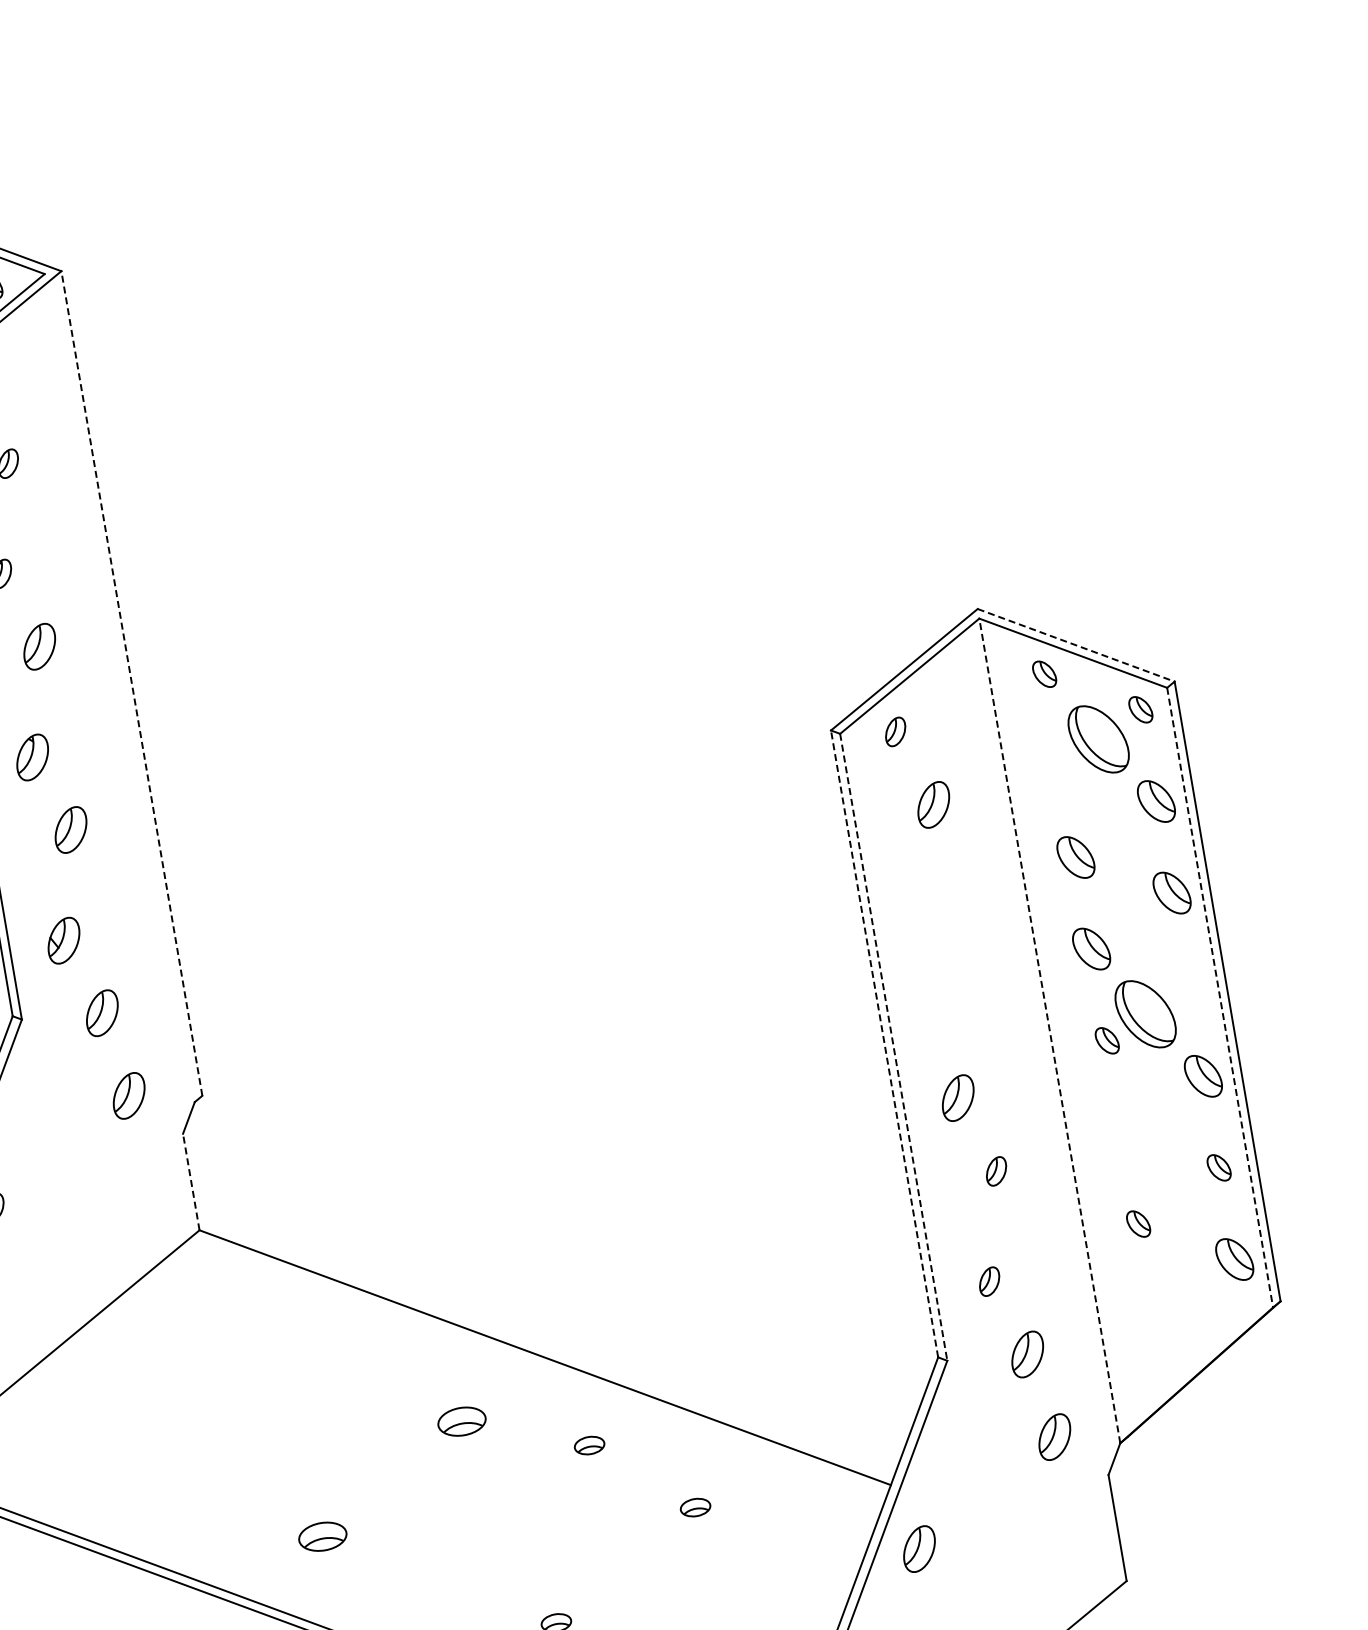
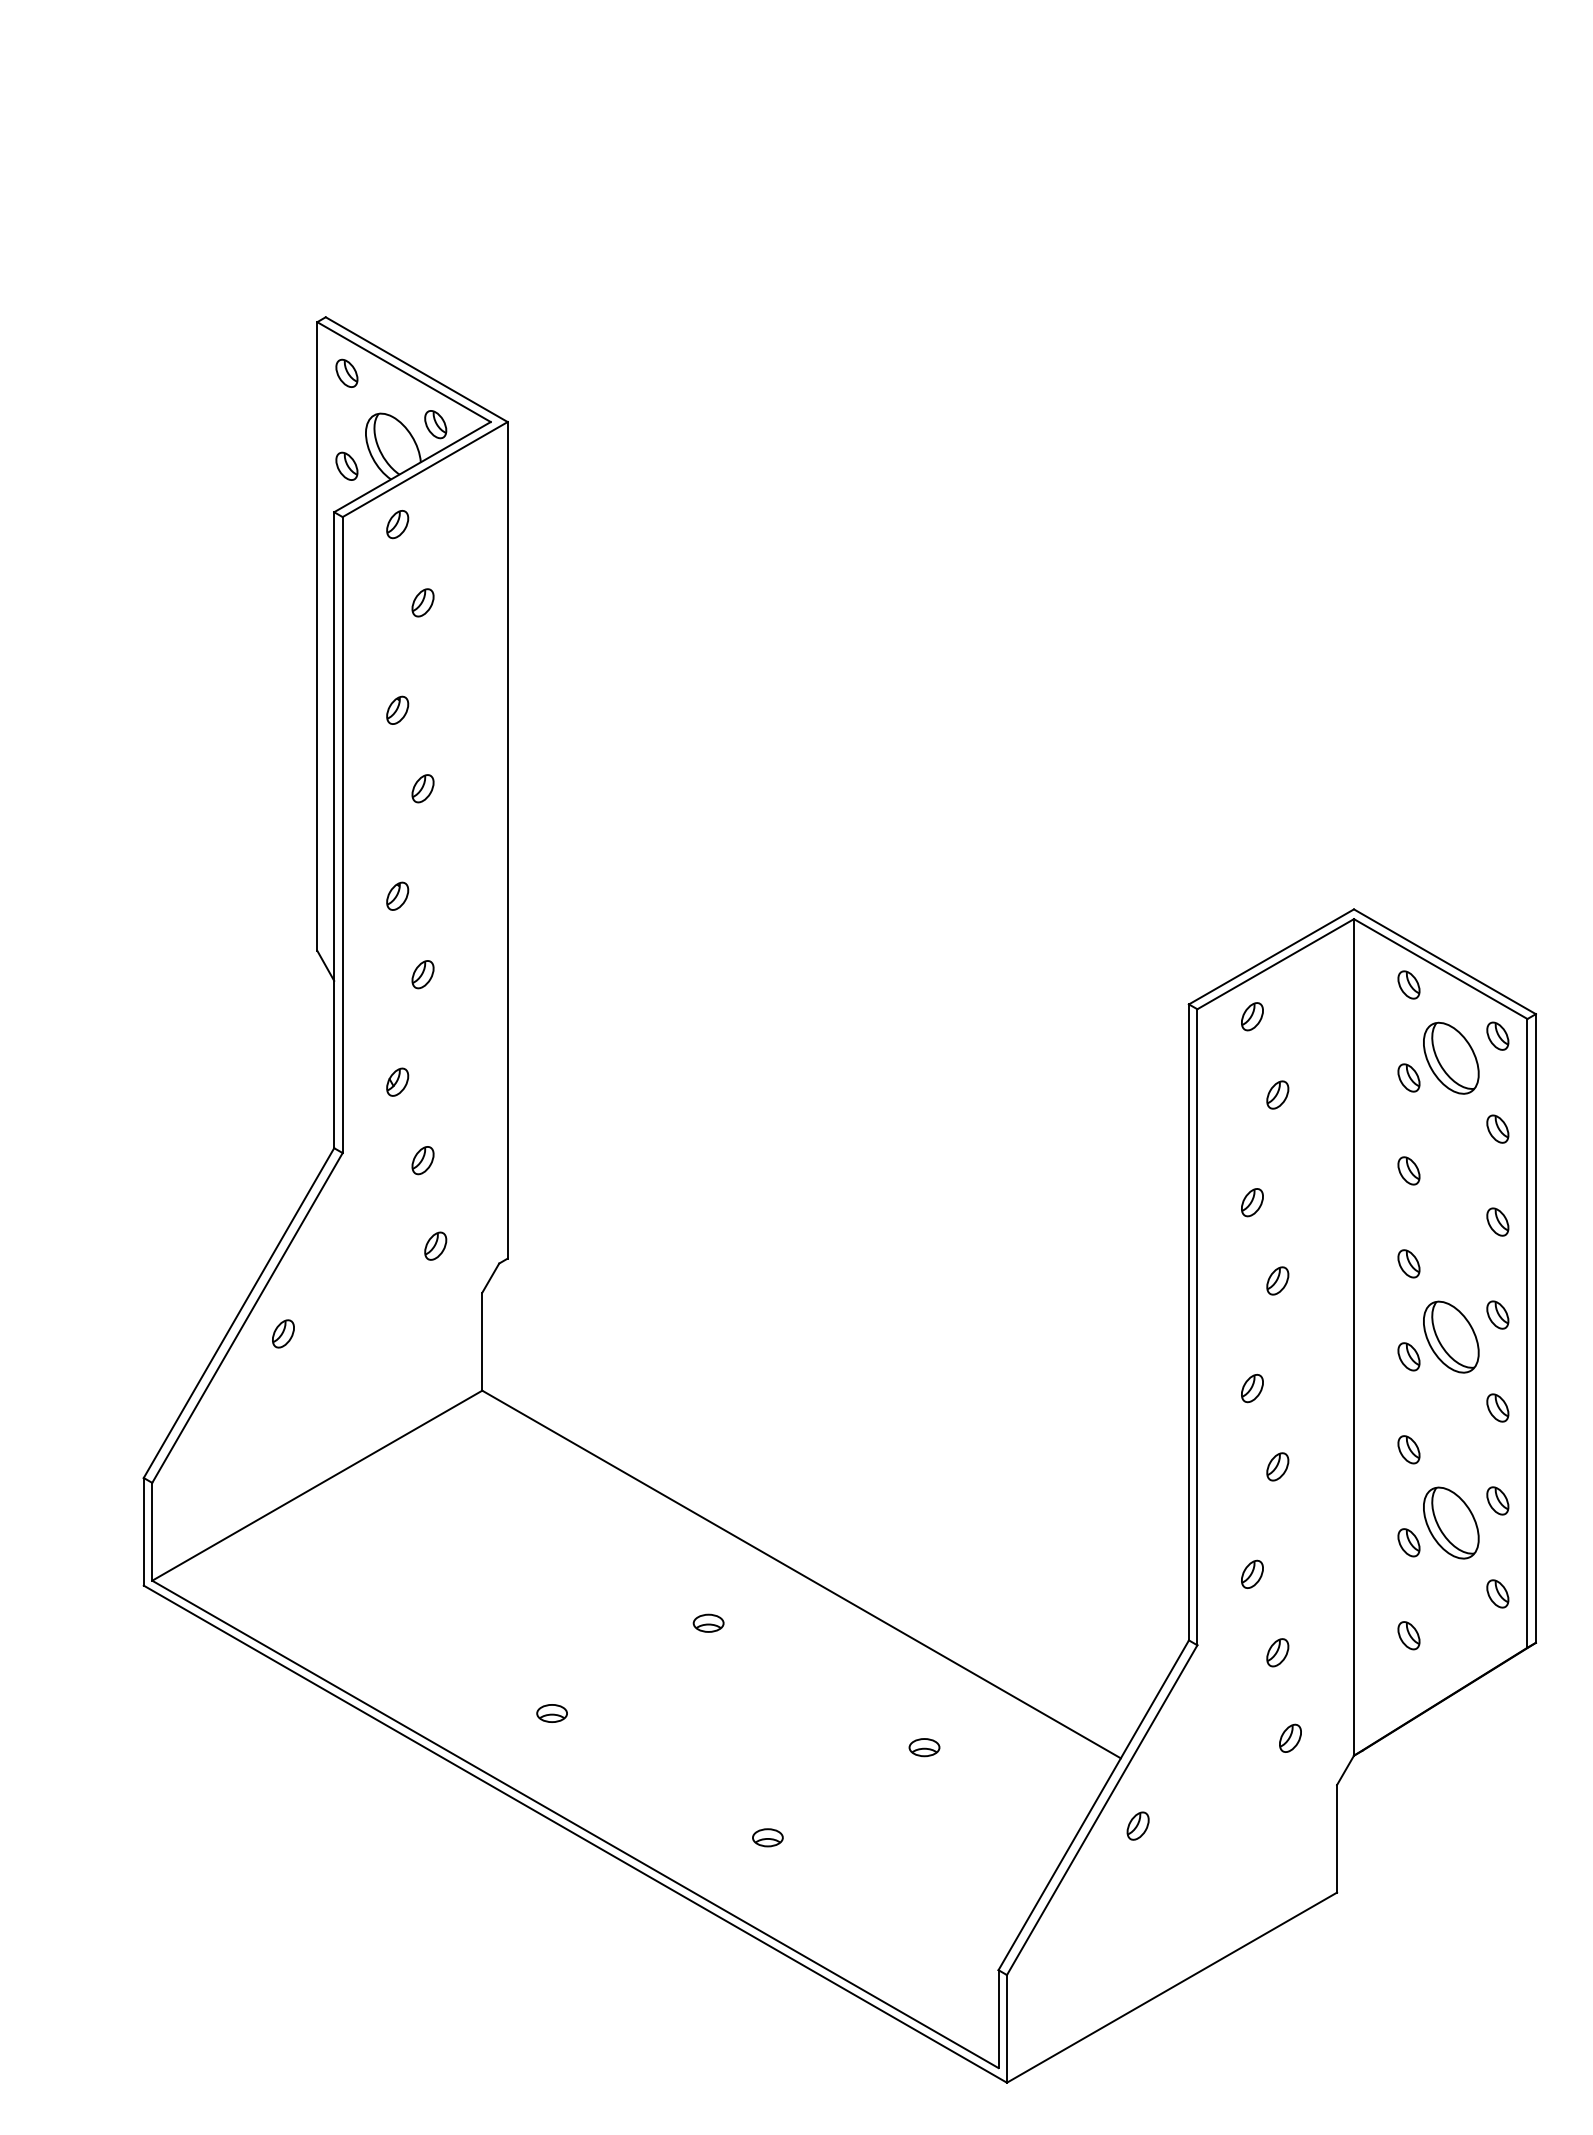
line: (1075, 645) -> (1444, 961), dashed -> solid
part: (39, 646) -> (422, 788), size x0.62
line: (131, 682) -> (507, 839), dashed -> solid
part: (32, 756) -> (397, 895), size x0.62
part: (1059, 765) -> (1408, 1077), added
part: (1156, 800) -> (1497, 1128), size x0.62
part: (933, 804) -> (1277, 1094), size x0.62
part: (70, 830) -> (422, 974), size x0.62
part: (1075, 857) -> (1408, 1170), size x0.62
part: (1171, 892) -> (1497, 1221), size x0.62
part: (927, 915) -> (1252, 1202), added
part: (63, 939) -> (397, 1081), size x0.62
part: (1091, 948) -> (1408, 1263), size x0.62
part: (1187, 984) -> (1497, 1314), added
part: (964, 987) -> (1277, 1280), added
line: (1220, 997) -> (1527, 1333), dashed -> solid
part: (101, 1013) -> (422, 1160), size x0.62
line: (1050, 1029) -> (1354, 1336), dashed -> solid
line: (884, 1044) -> (1188, 1322), dashed -> solid
line: (893, 1047) -> (1197, 1327), dashed -> solid
part: (1203, 1075) -> (1497, 1407), size x0.62
part: (128, 1095) -> (435, 1245), size x0.62
part: (958, 1098) -> (1252, 1388), size x0.62
part: (1122, 1132) -> (1408, 1449), added
line: (191, 1181) -> (482, 1341), dashed -> solid
part: (1177, 1196) -> (1451, 1522), added
part: (1234, 1259) -> (1497, 1593), size x0.62
part: (1153, 1315) -> (1408, 1635), added
part: (1027, 1354) -> (1277, 1652), size x0.62
part: (461, 1420) -> (708, 1622), size x0.62
part: (1054, 1435) -> (1290, 1737), size x0.62
part: (589, 1445) -> (830, 1668), removed
part: (322, 1536) -> (551, 1713), size x0.62
part: (918, 1548) -> (1137, 1825), size x0.62

